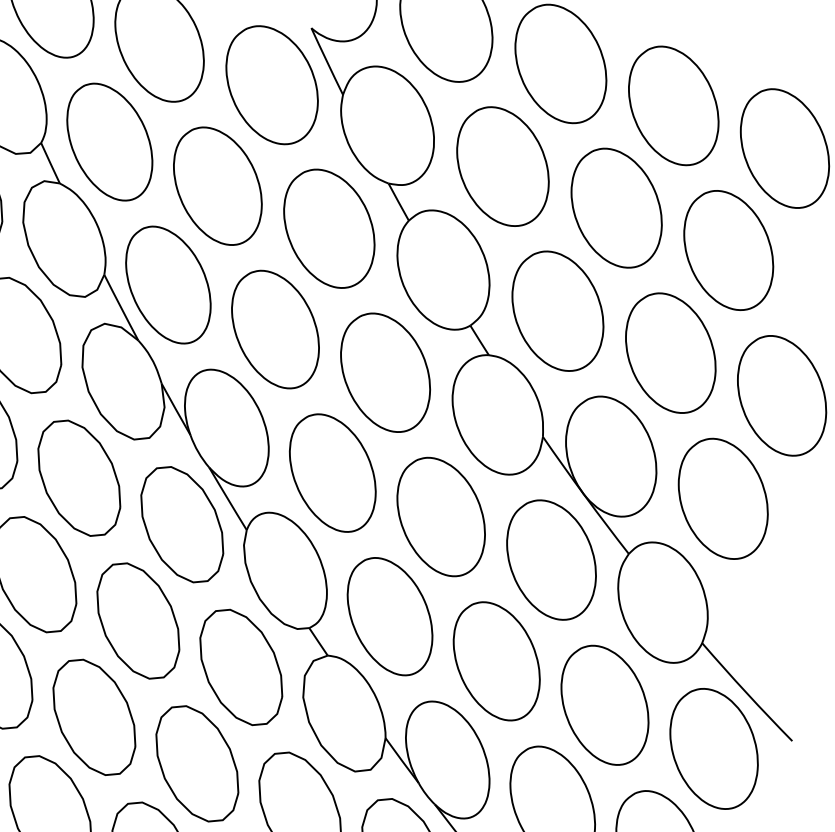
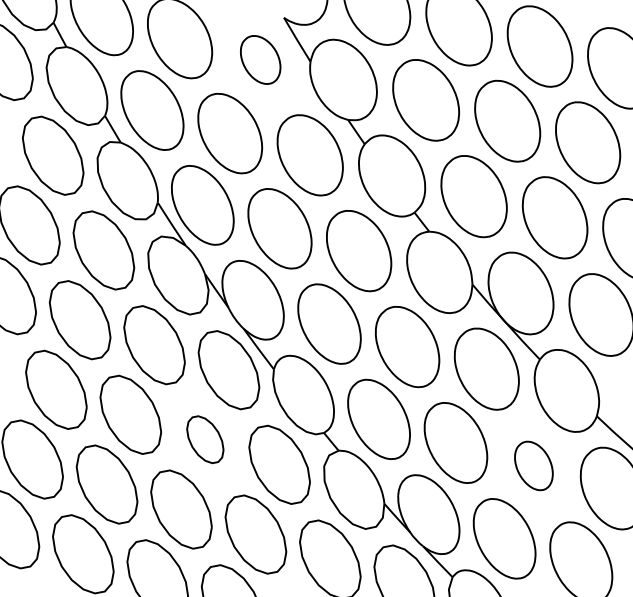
part: (271, 84) -> (260, 59), size x0.6
part: (138, 620) -> (205, 439), size x0.6
part: (604, 704) -> (533, 465), size x0.6

